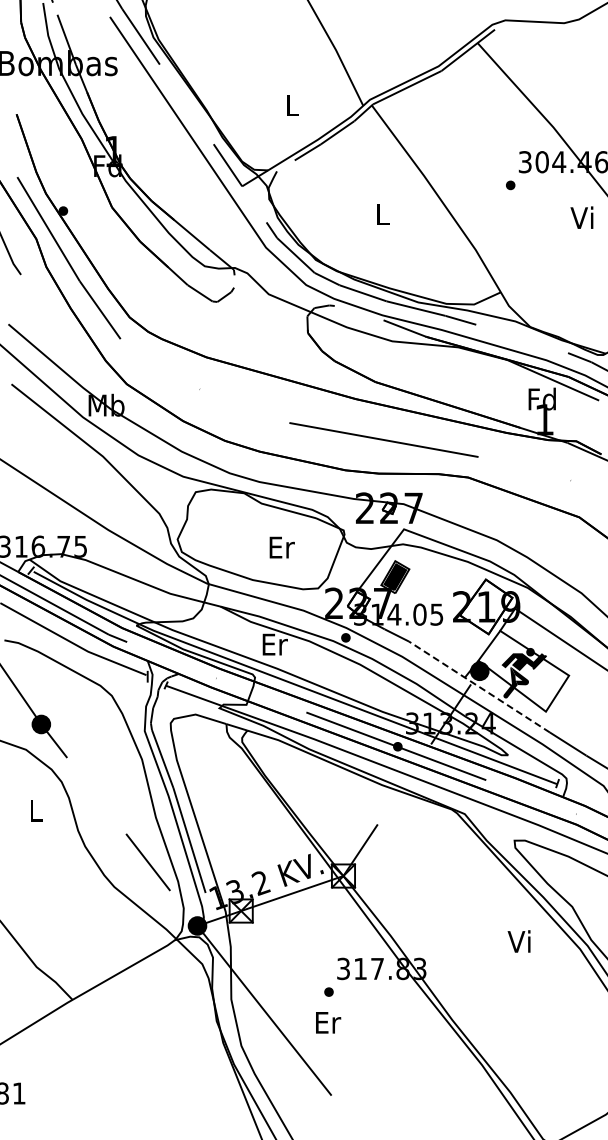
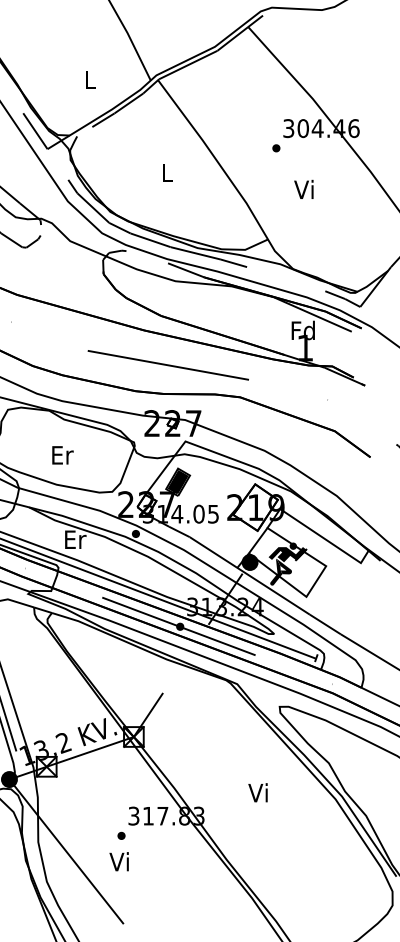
text: (581, 217) -> (303, 189), moved
text: (281, 547) -> (62, 455), moved
line: (479, 687) -> (249, 576), dashed -> solid
text: (518, 941) -> (257, 792), moved
text: (327, 1022) -> (120, 861), Er -> Vi

